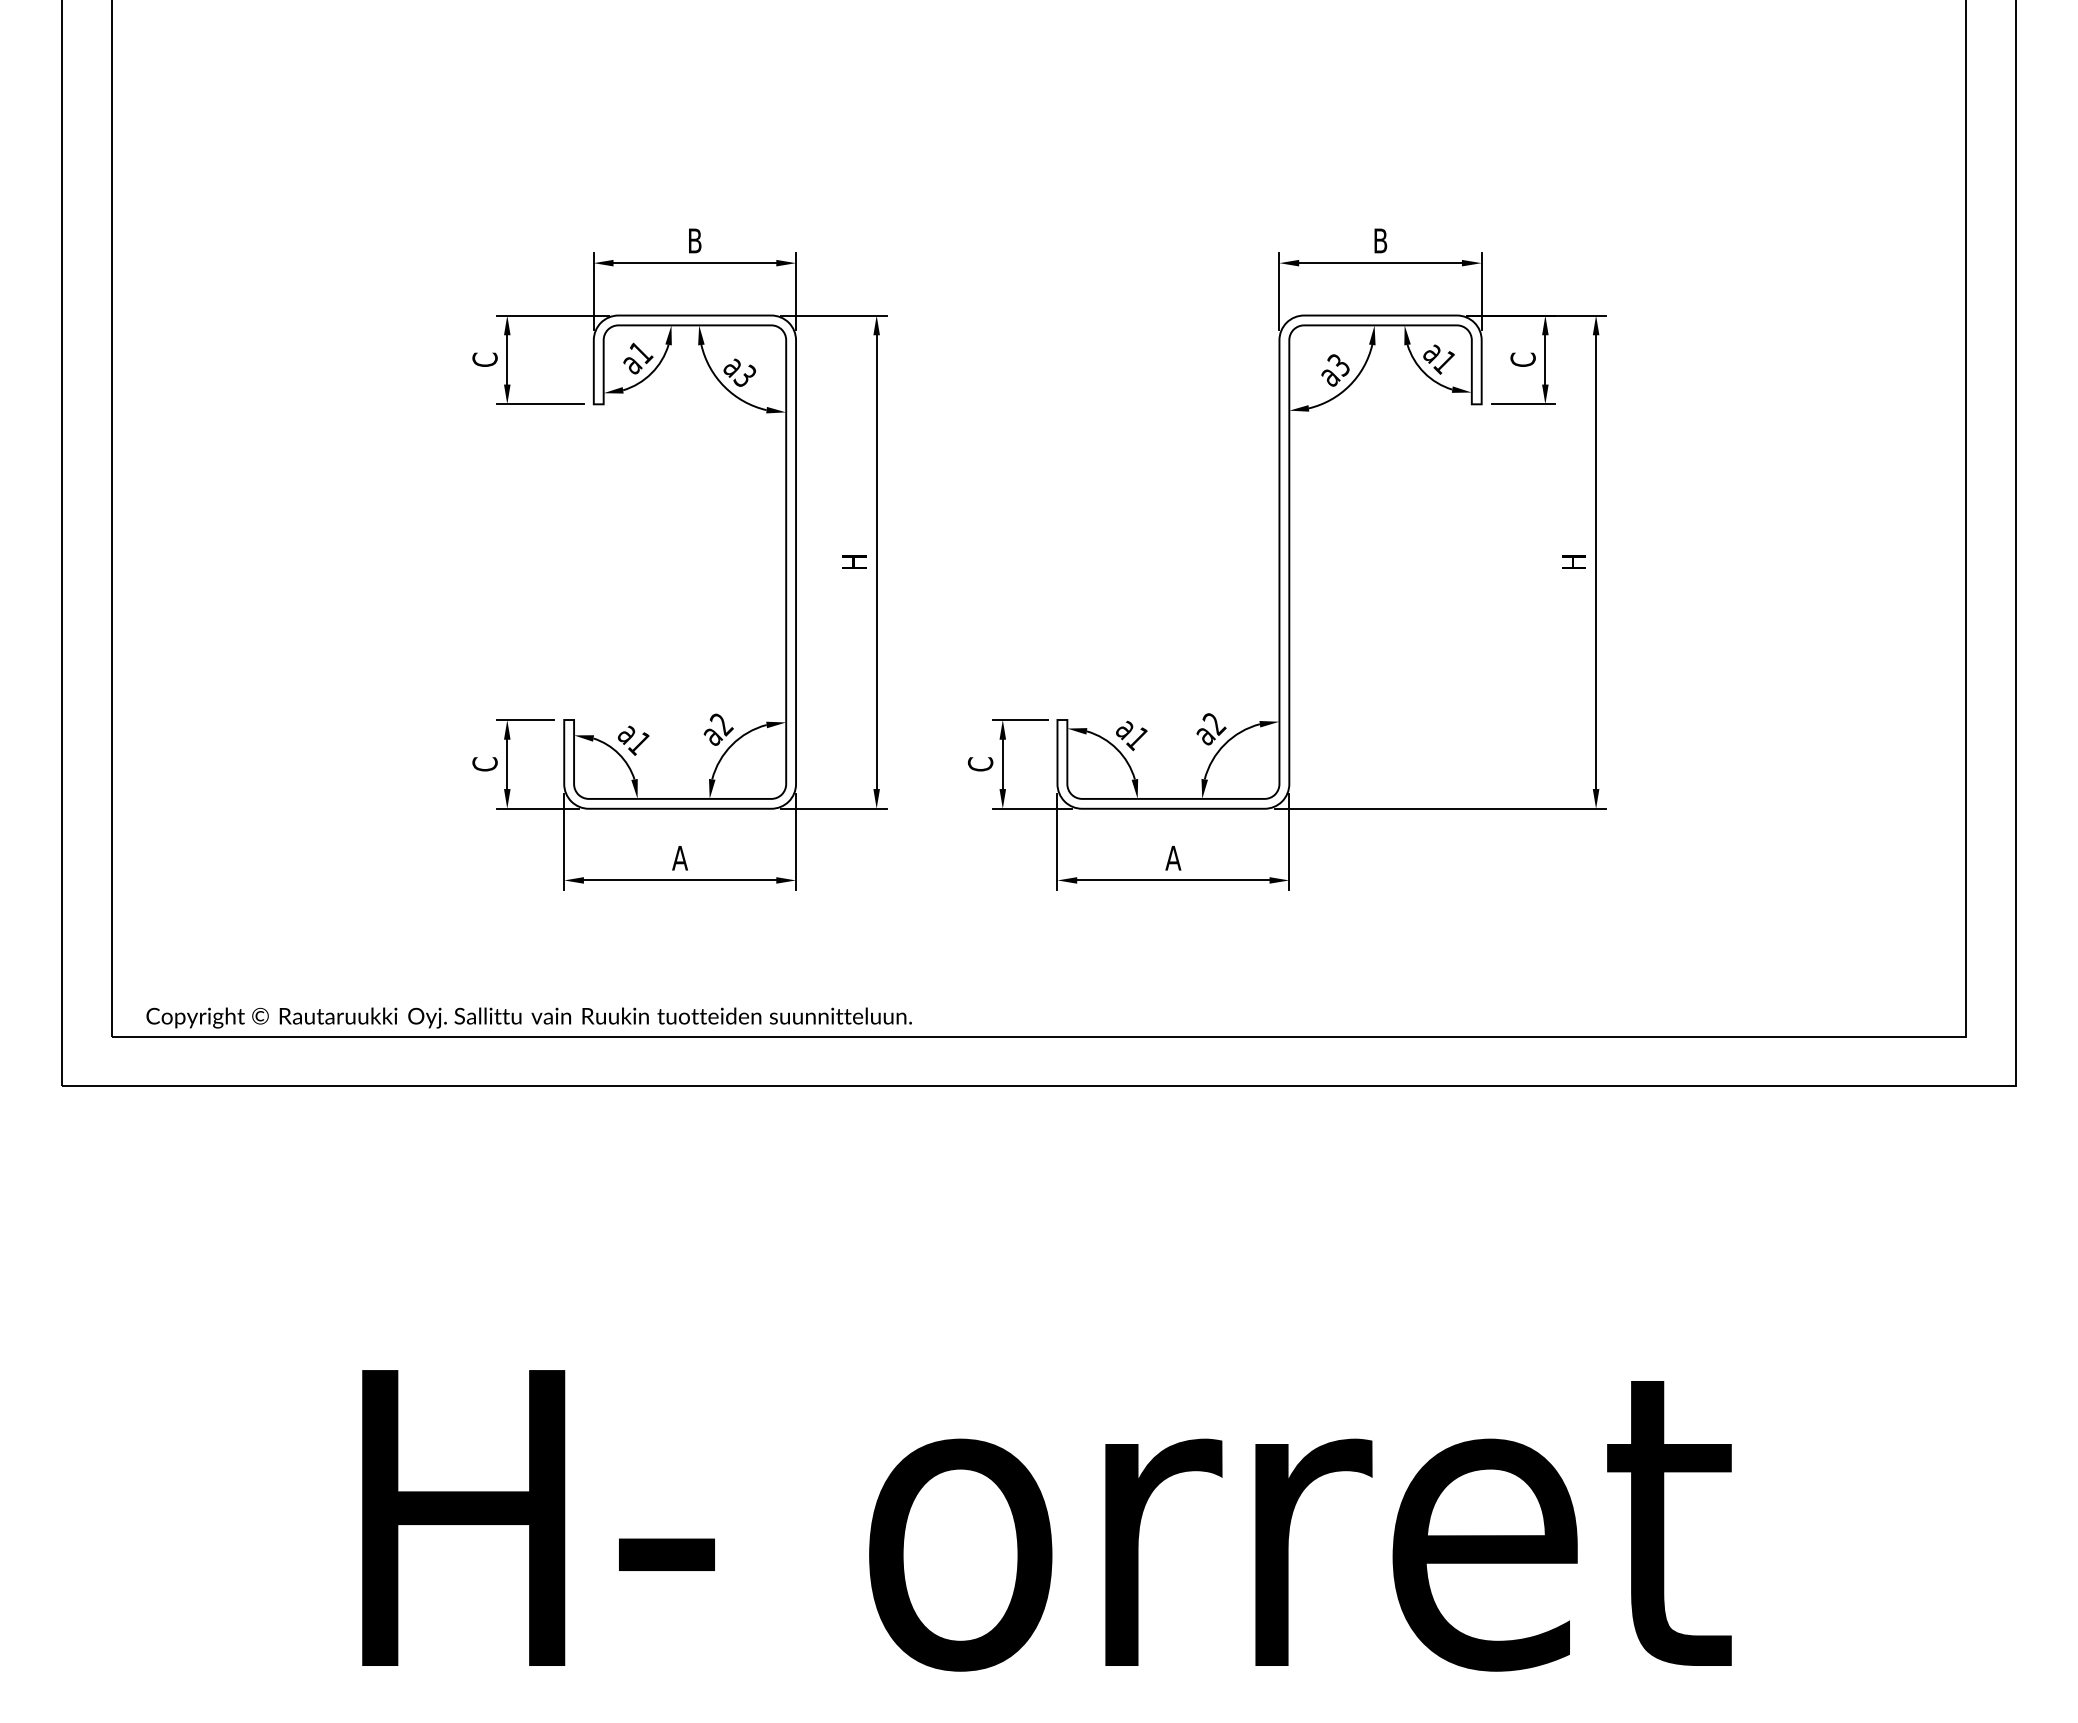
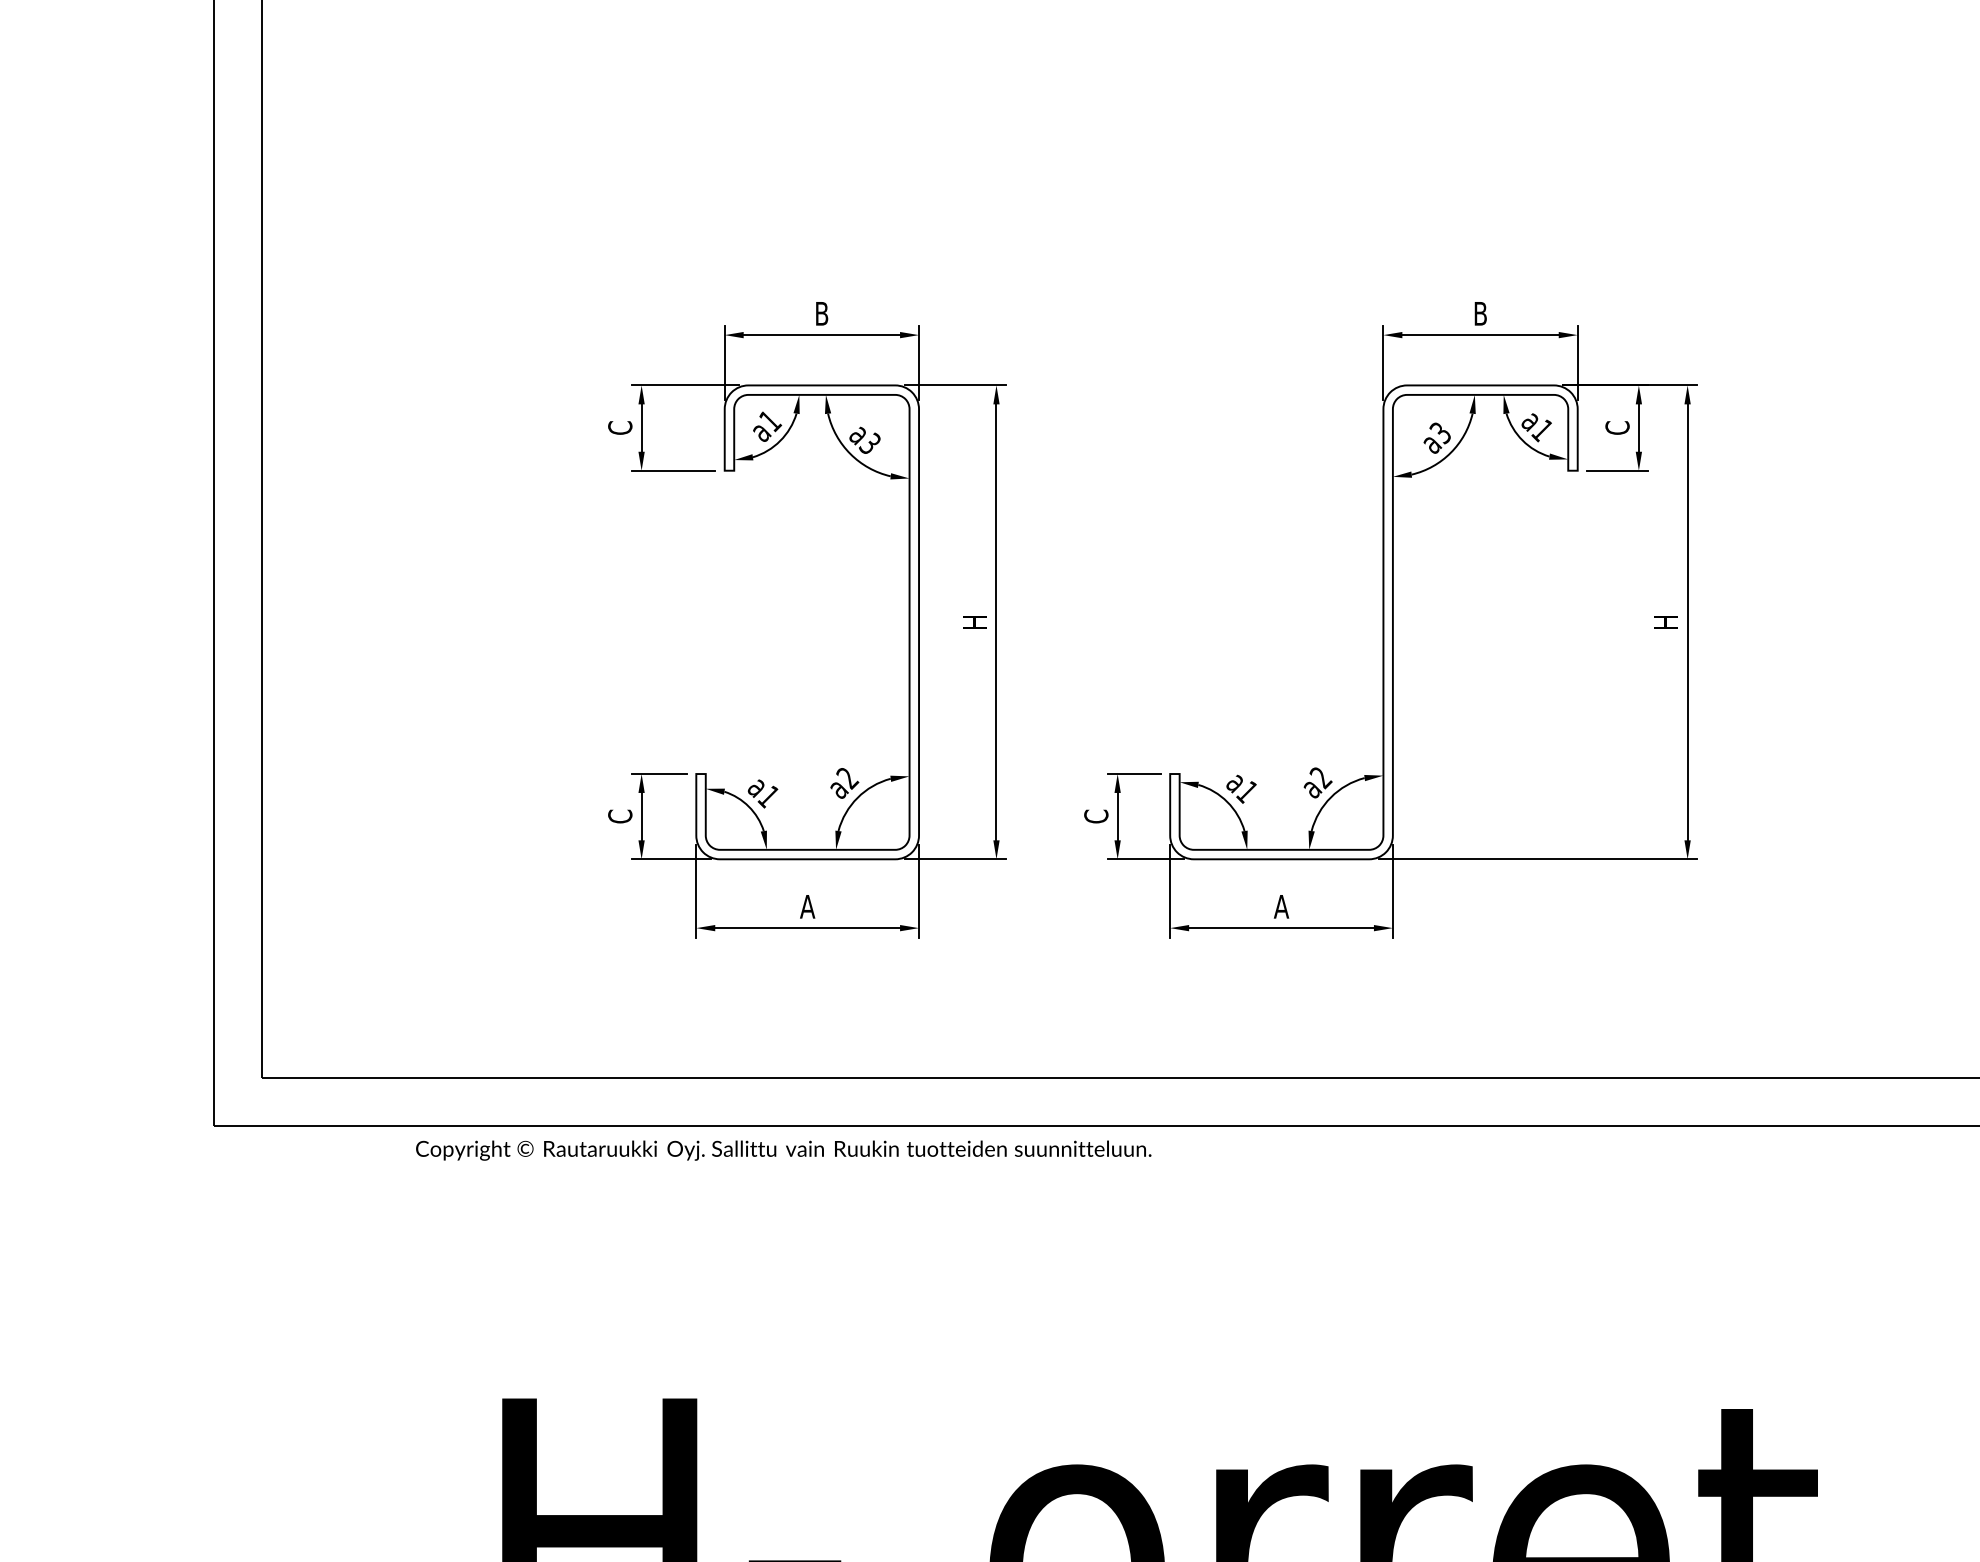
text: (528, 1017) -> (783, 1150), moved

